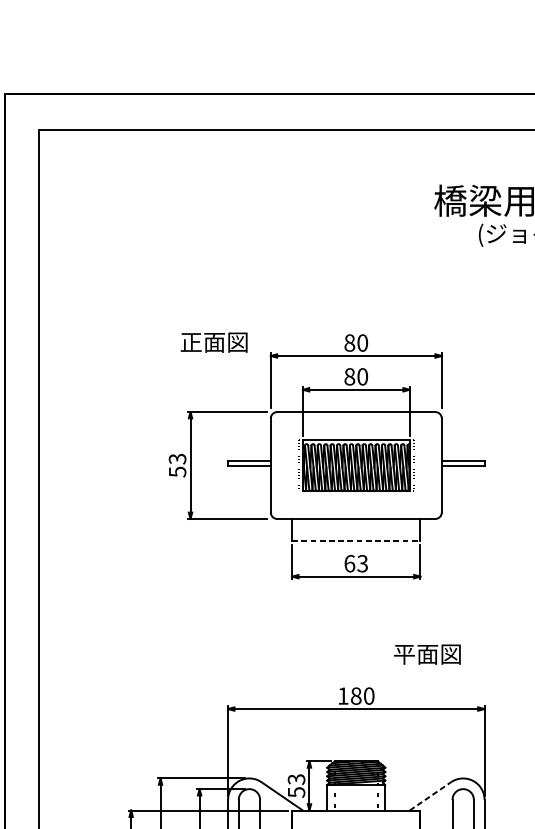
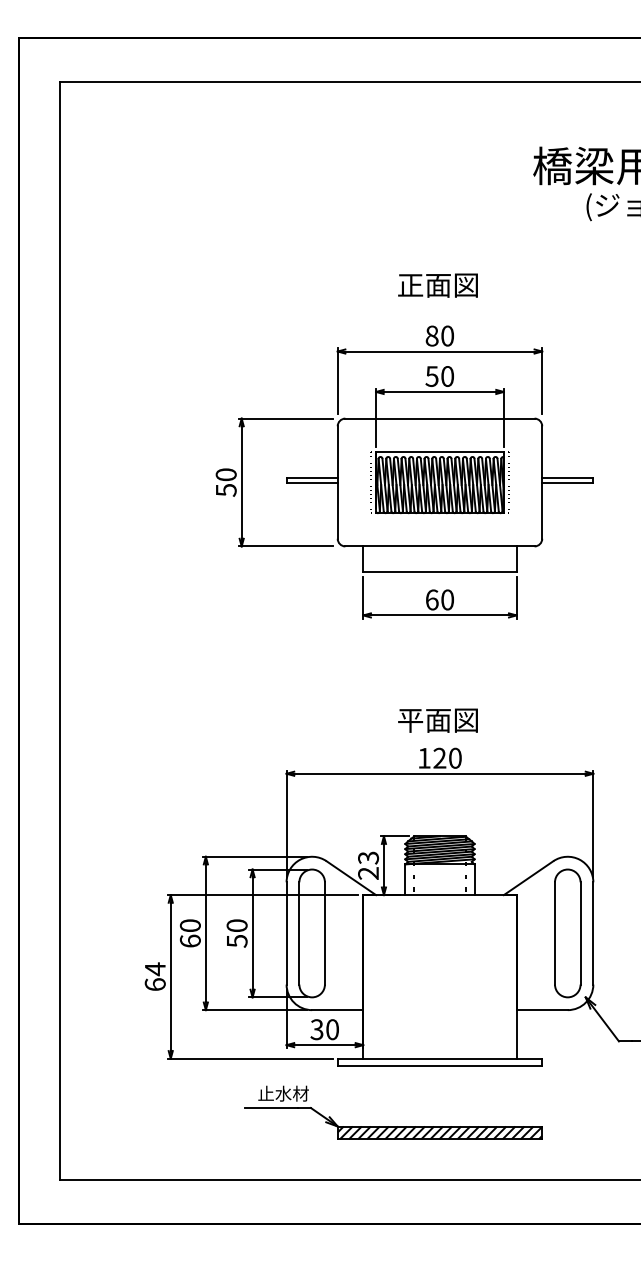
text: (213, 342) -> (437, 285), moved
text: (349, 376) -> (431, 376), 80 -> 50
text: (176, 458) -> (225, 474), 53 -> 50
line: (355, 540) -> (439, 572), dashed -> solid
text: (362, 563) -> (447, 599), 63 -> 60
text: (426, 654) -> (437, 720), moved
text: (355, 695) -> (439, 757), 180 -> 120
text: (296, 792) -> (368, 873), 53 -> 23
line: (430, 796) -> (528, 878), dashed -> solid

